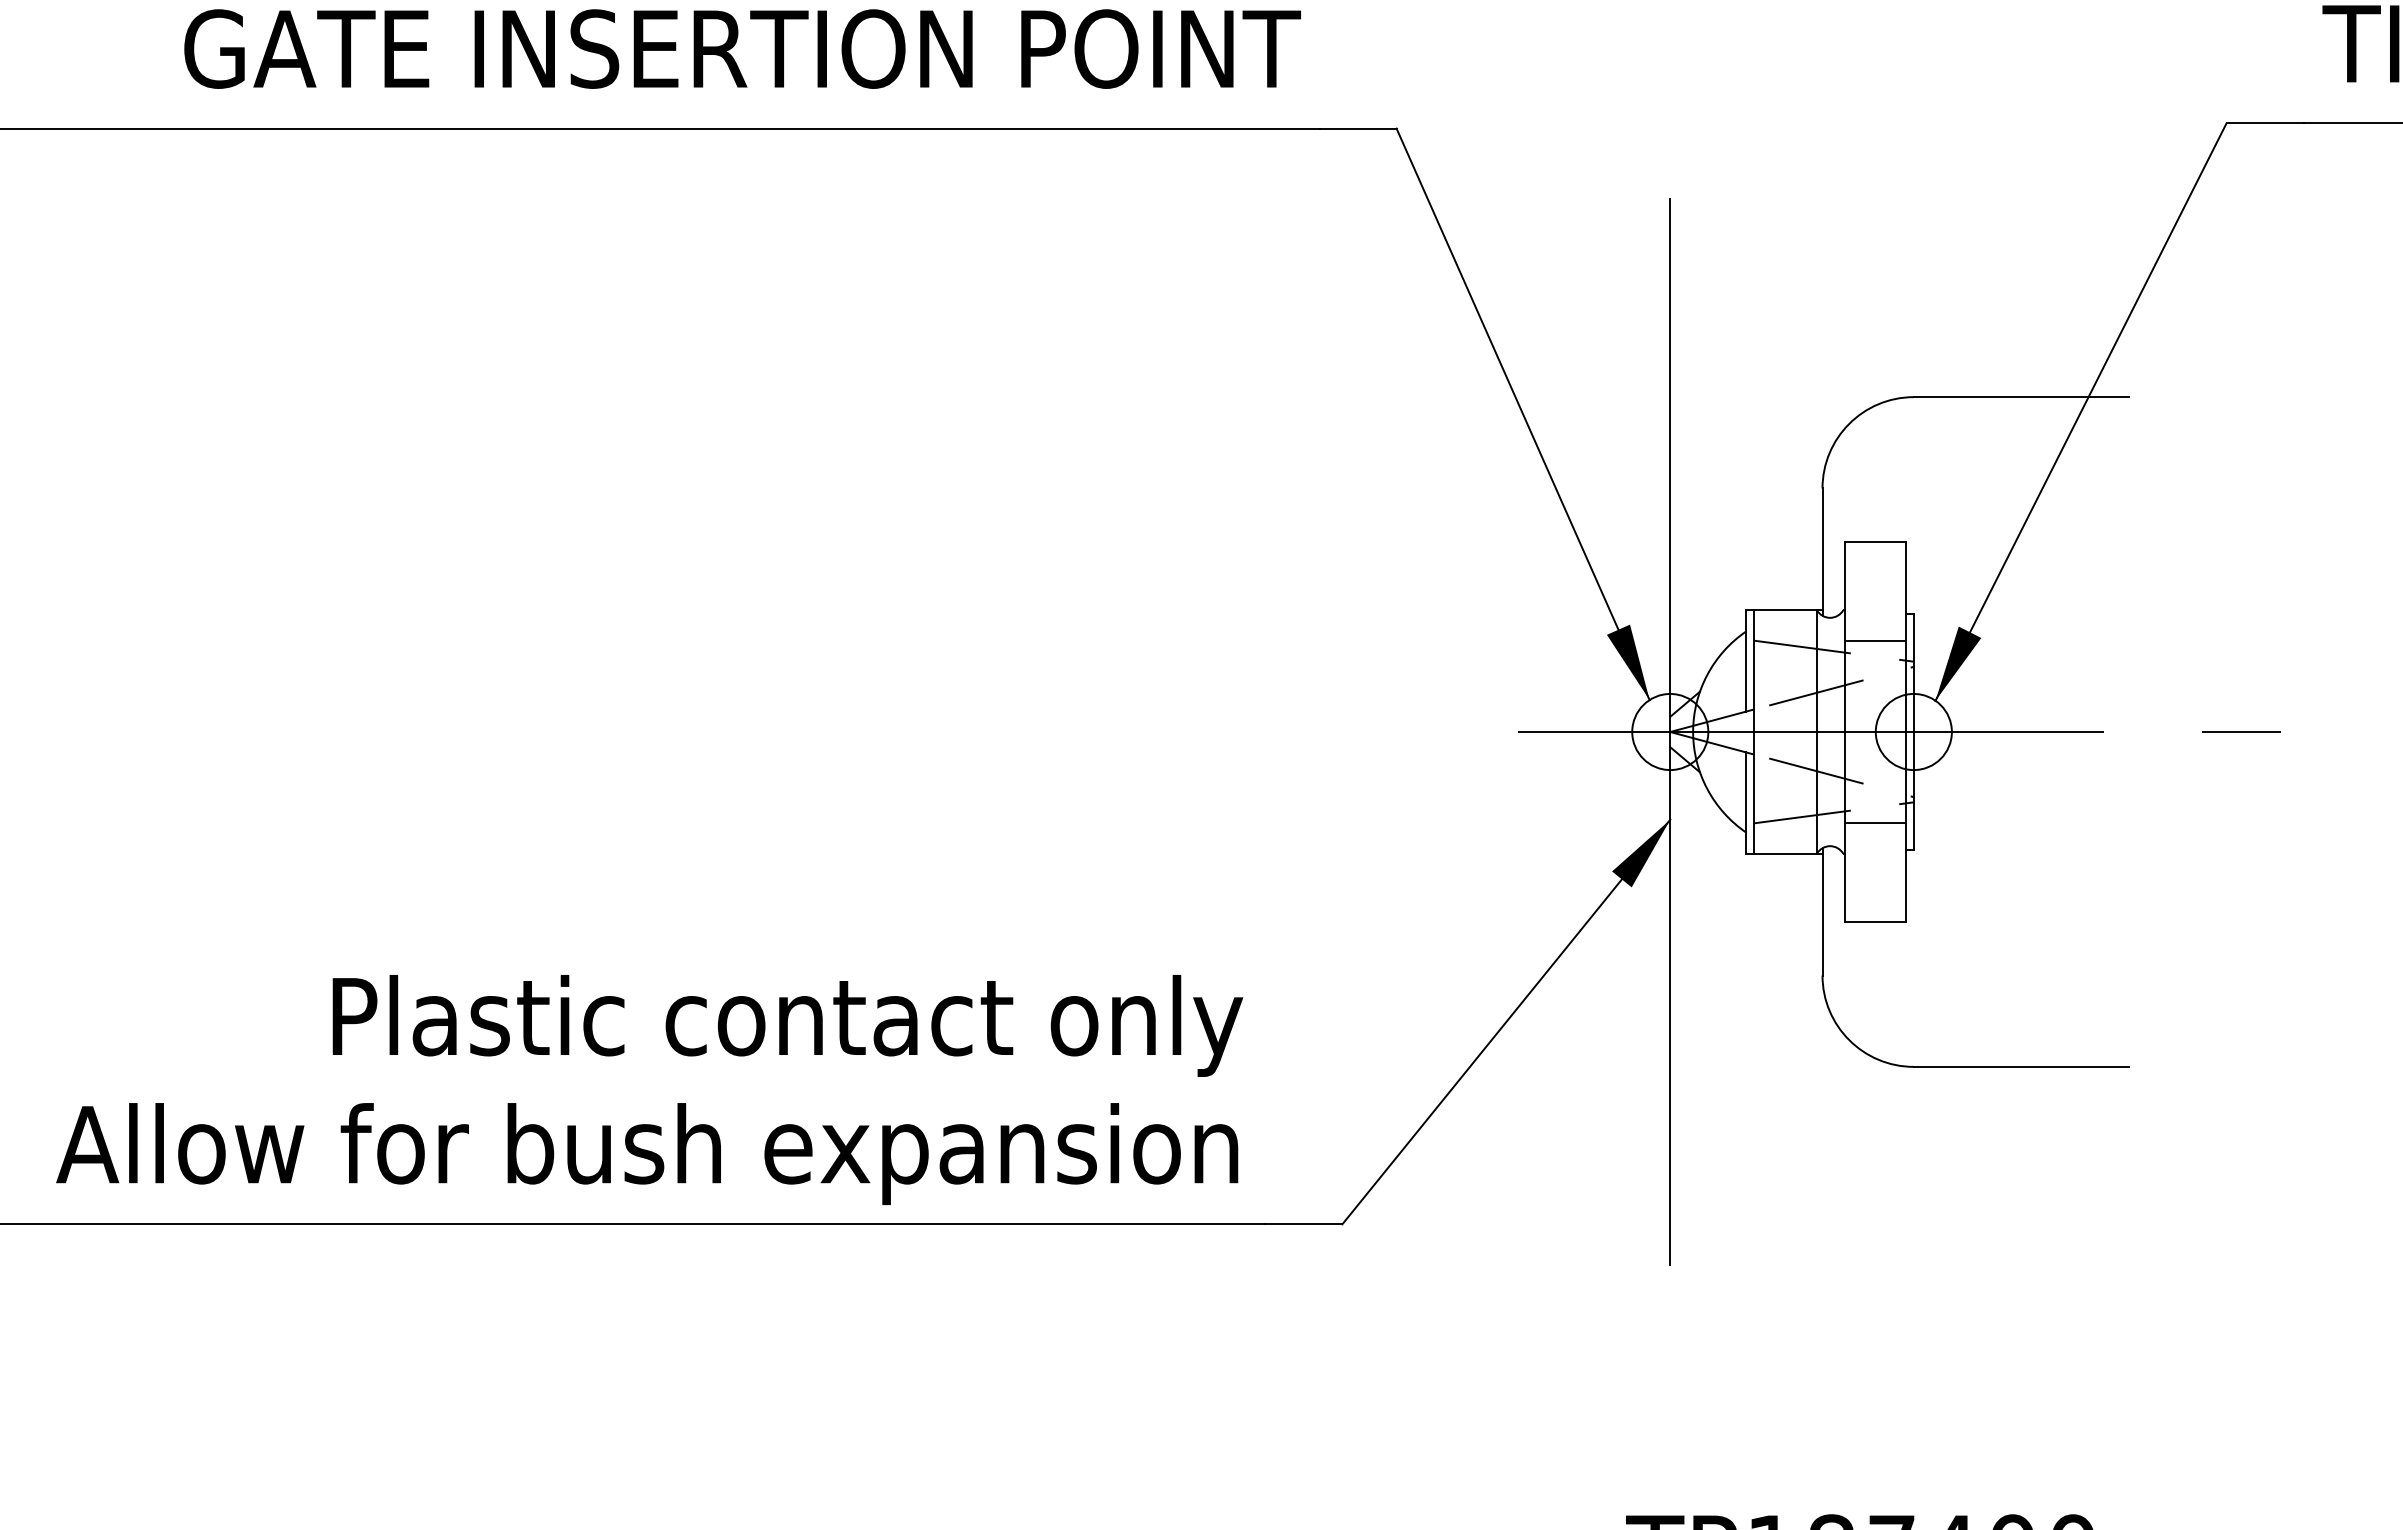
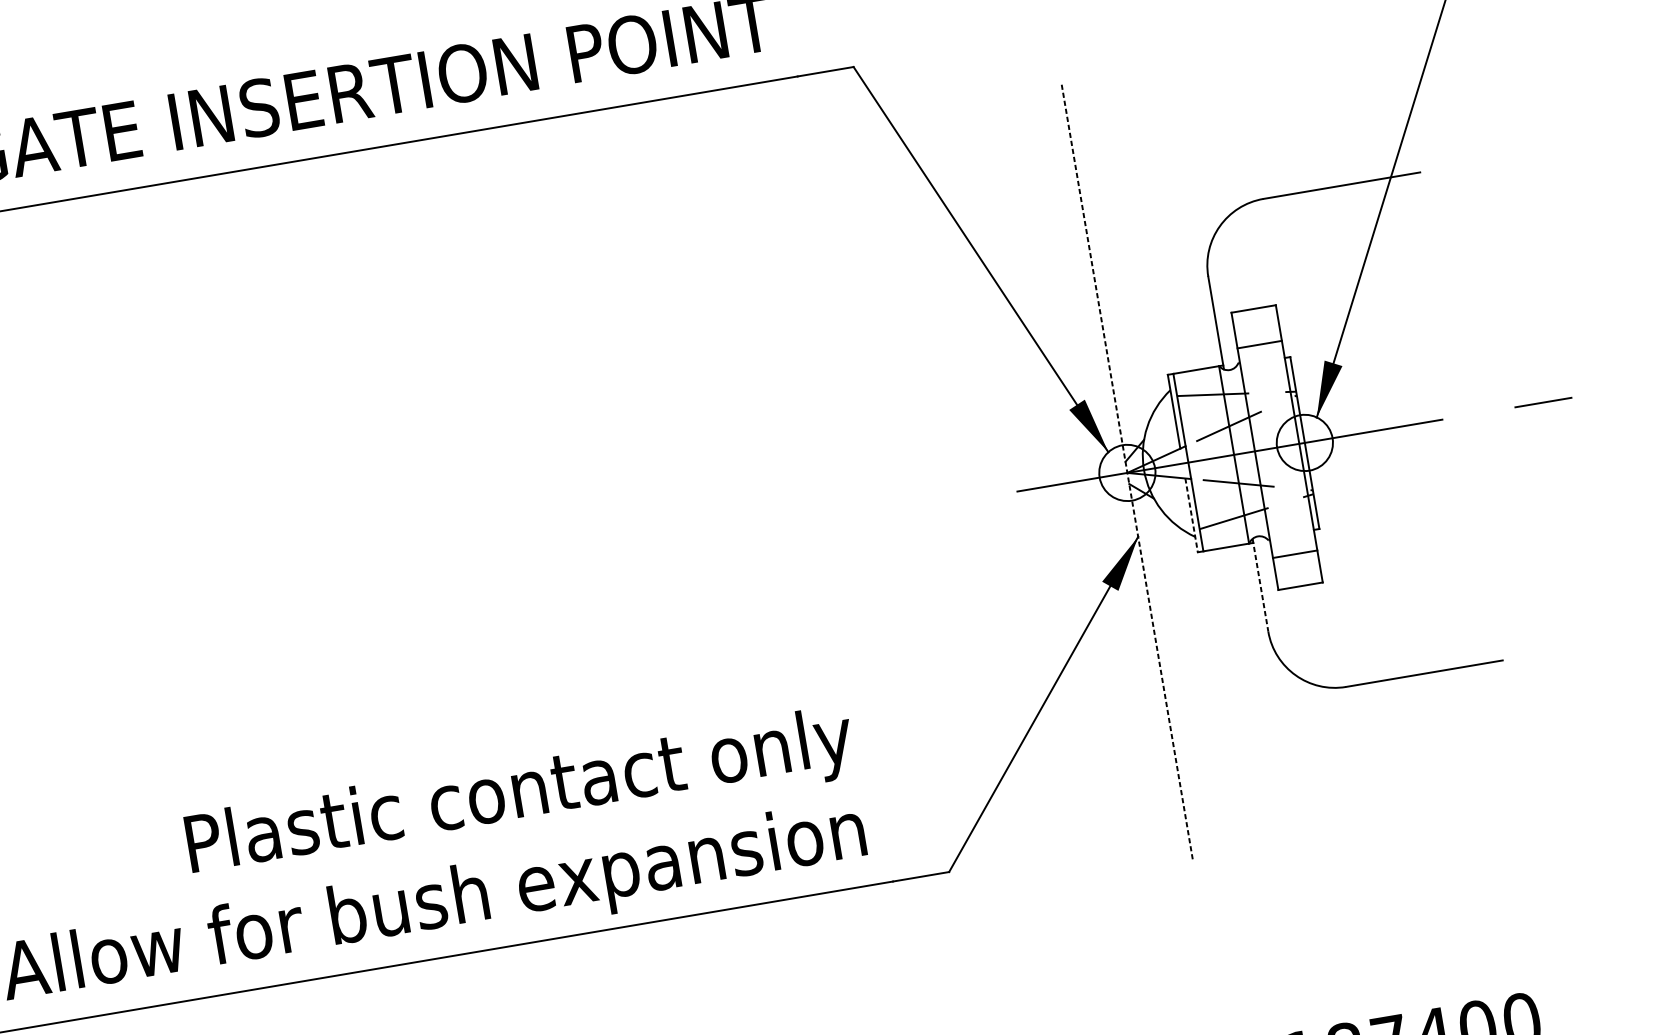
line: (1875, 640) -> (1259, 344), moved
line: (1670, 732) -> (1127, 473), solid -> dashed
line: (1746, 803) -> (1191, 515), solid -> dashed
line: (1875, 823) -> (1294, 554), moved
line: (1822, 911) -> (1260, 584), solid -> dashed

